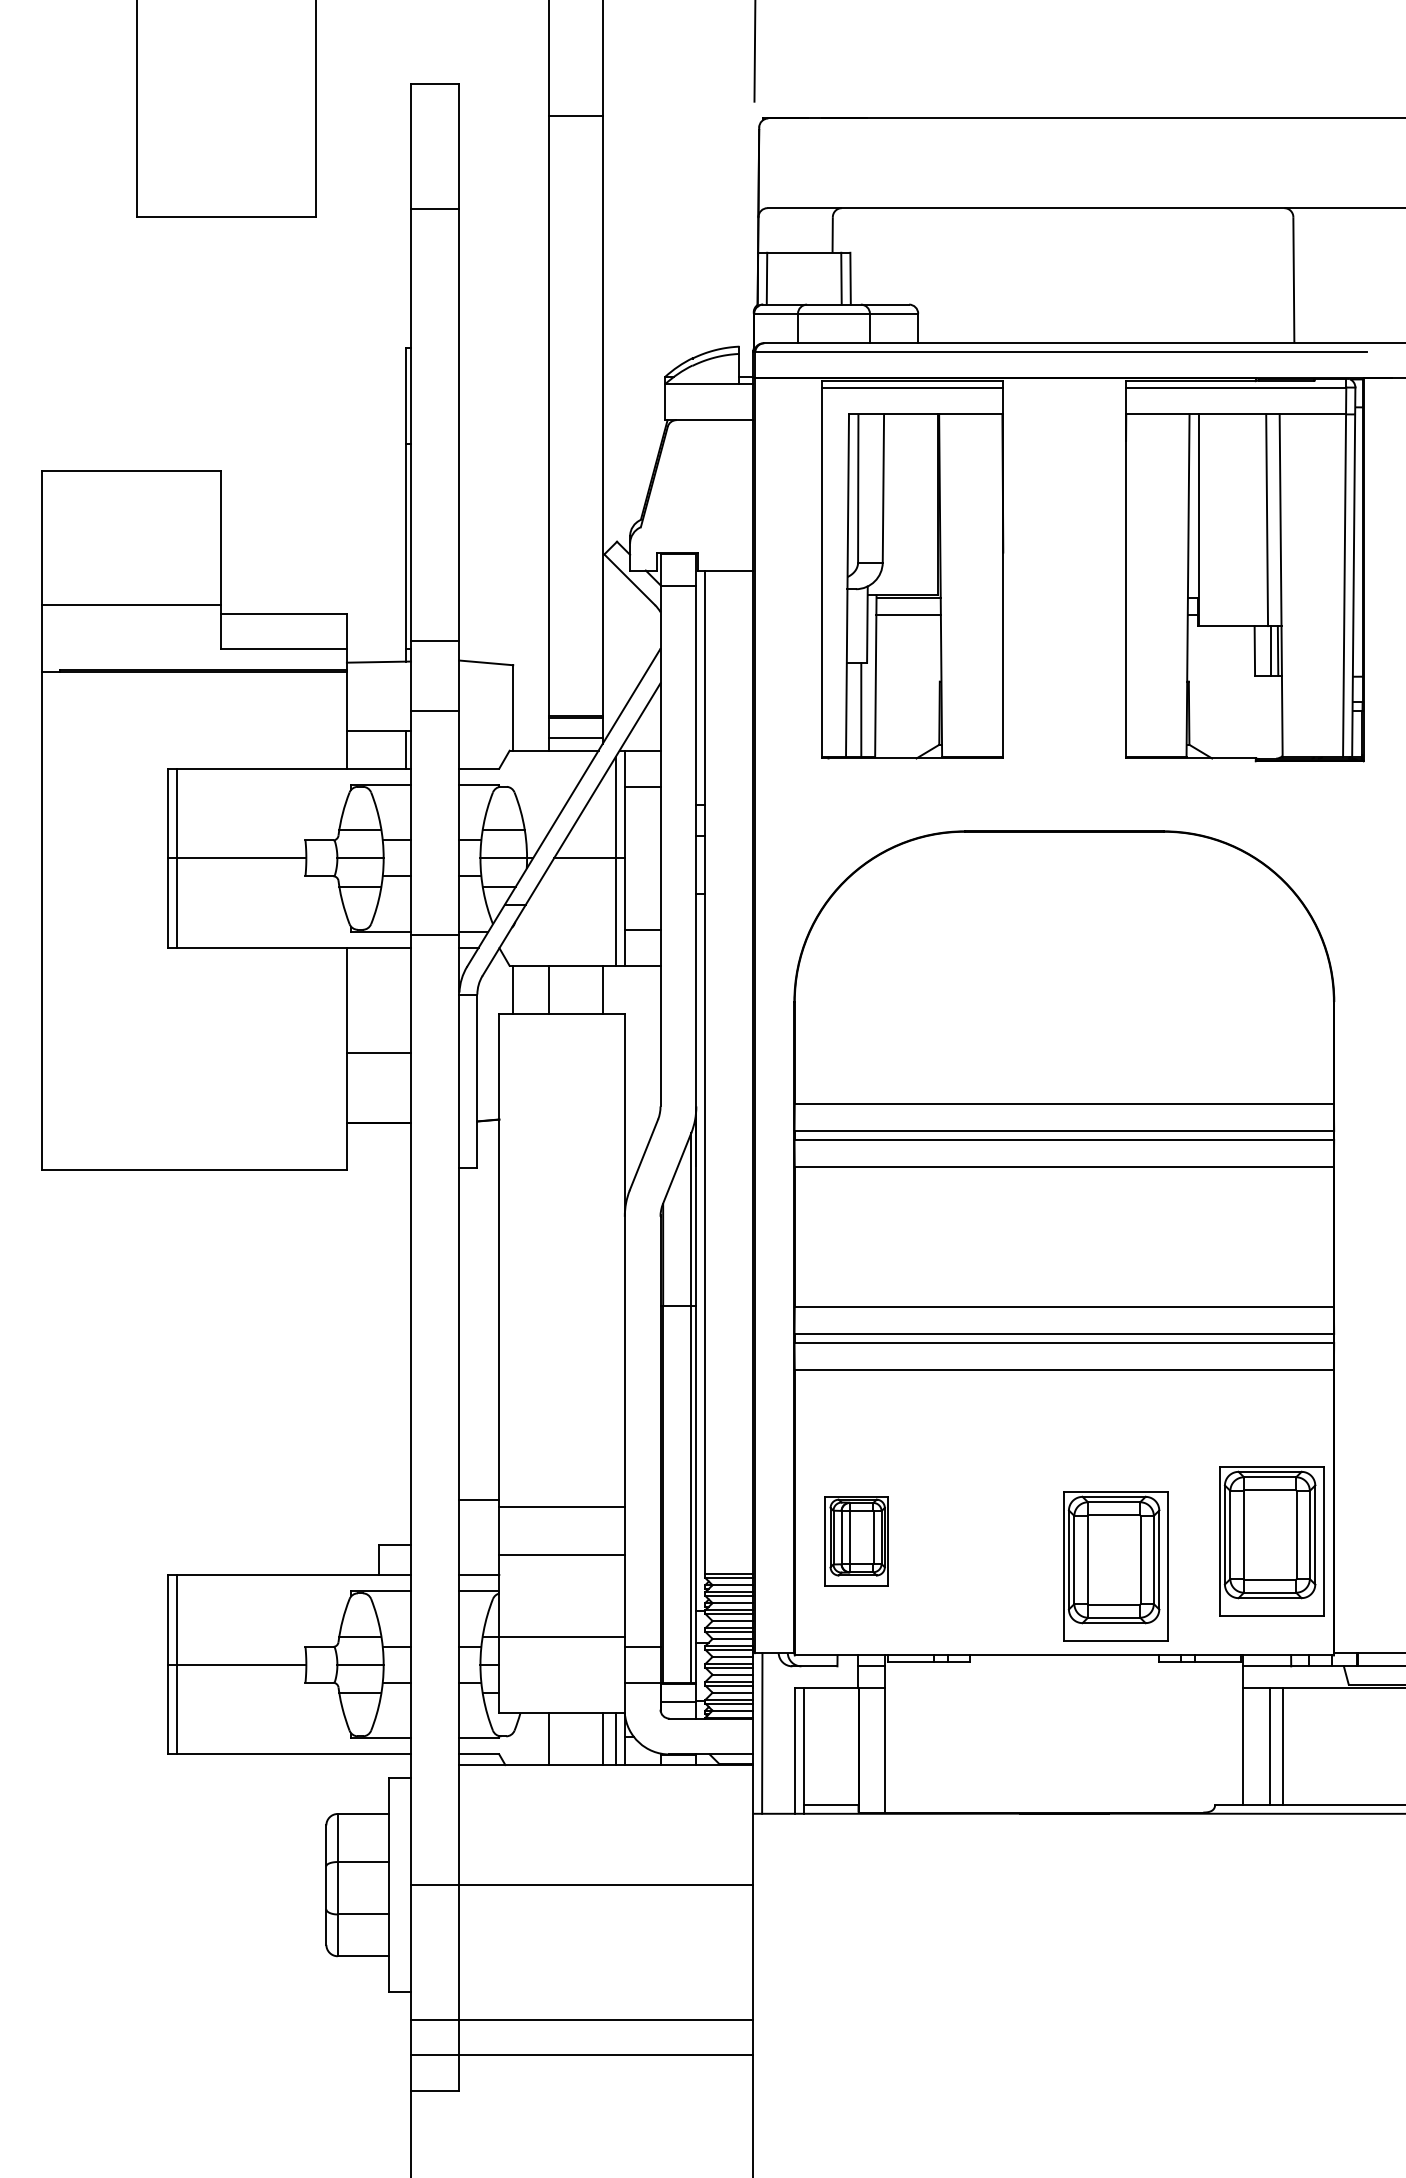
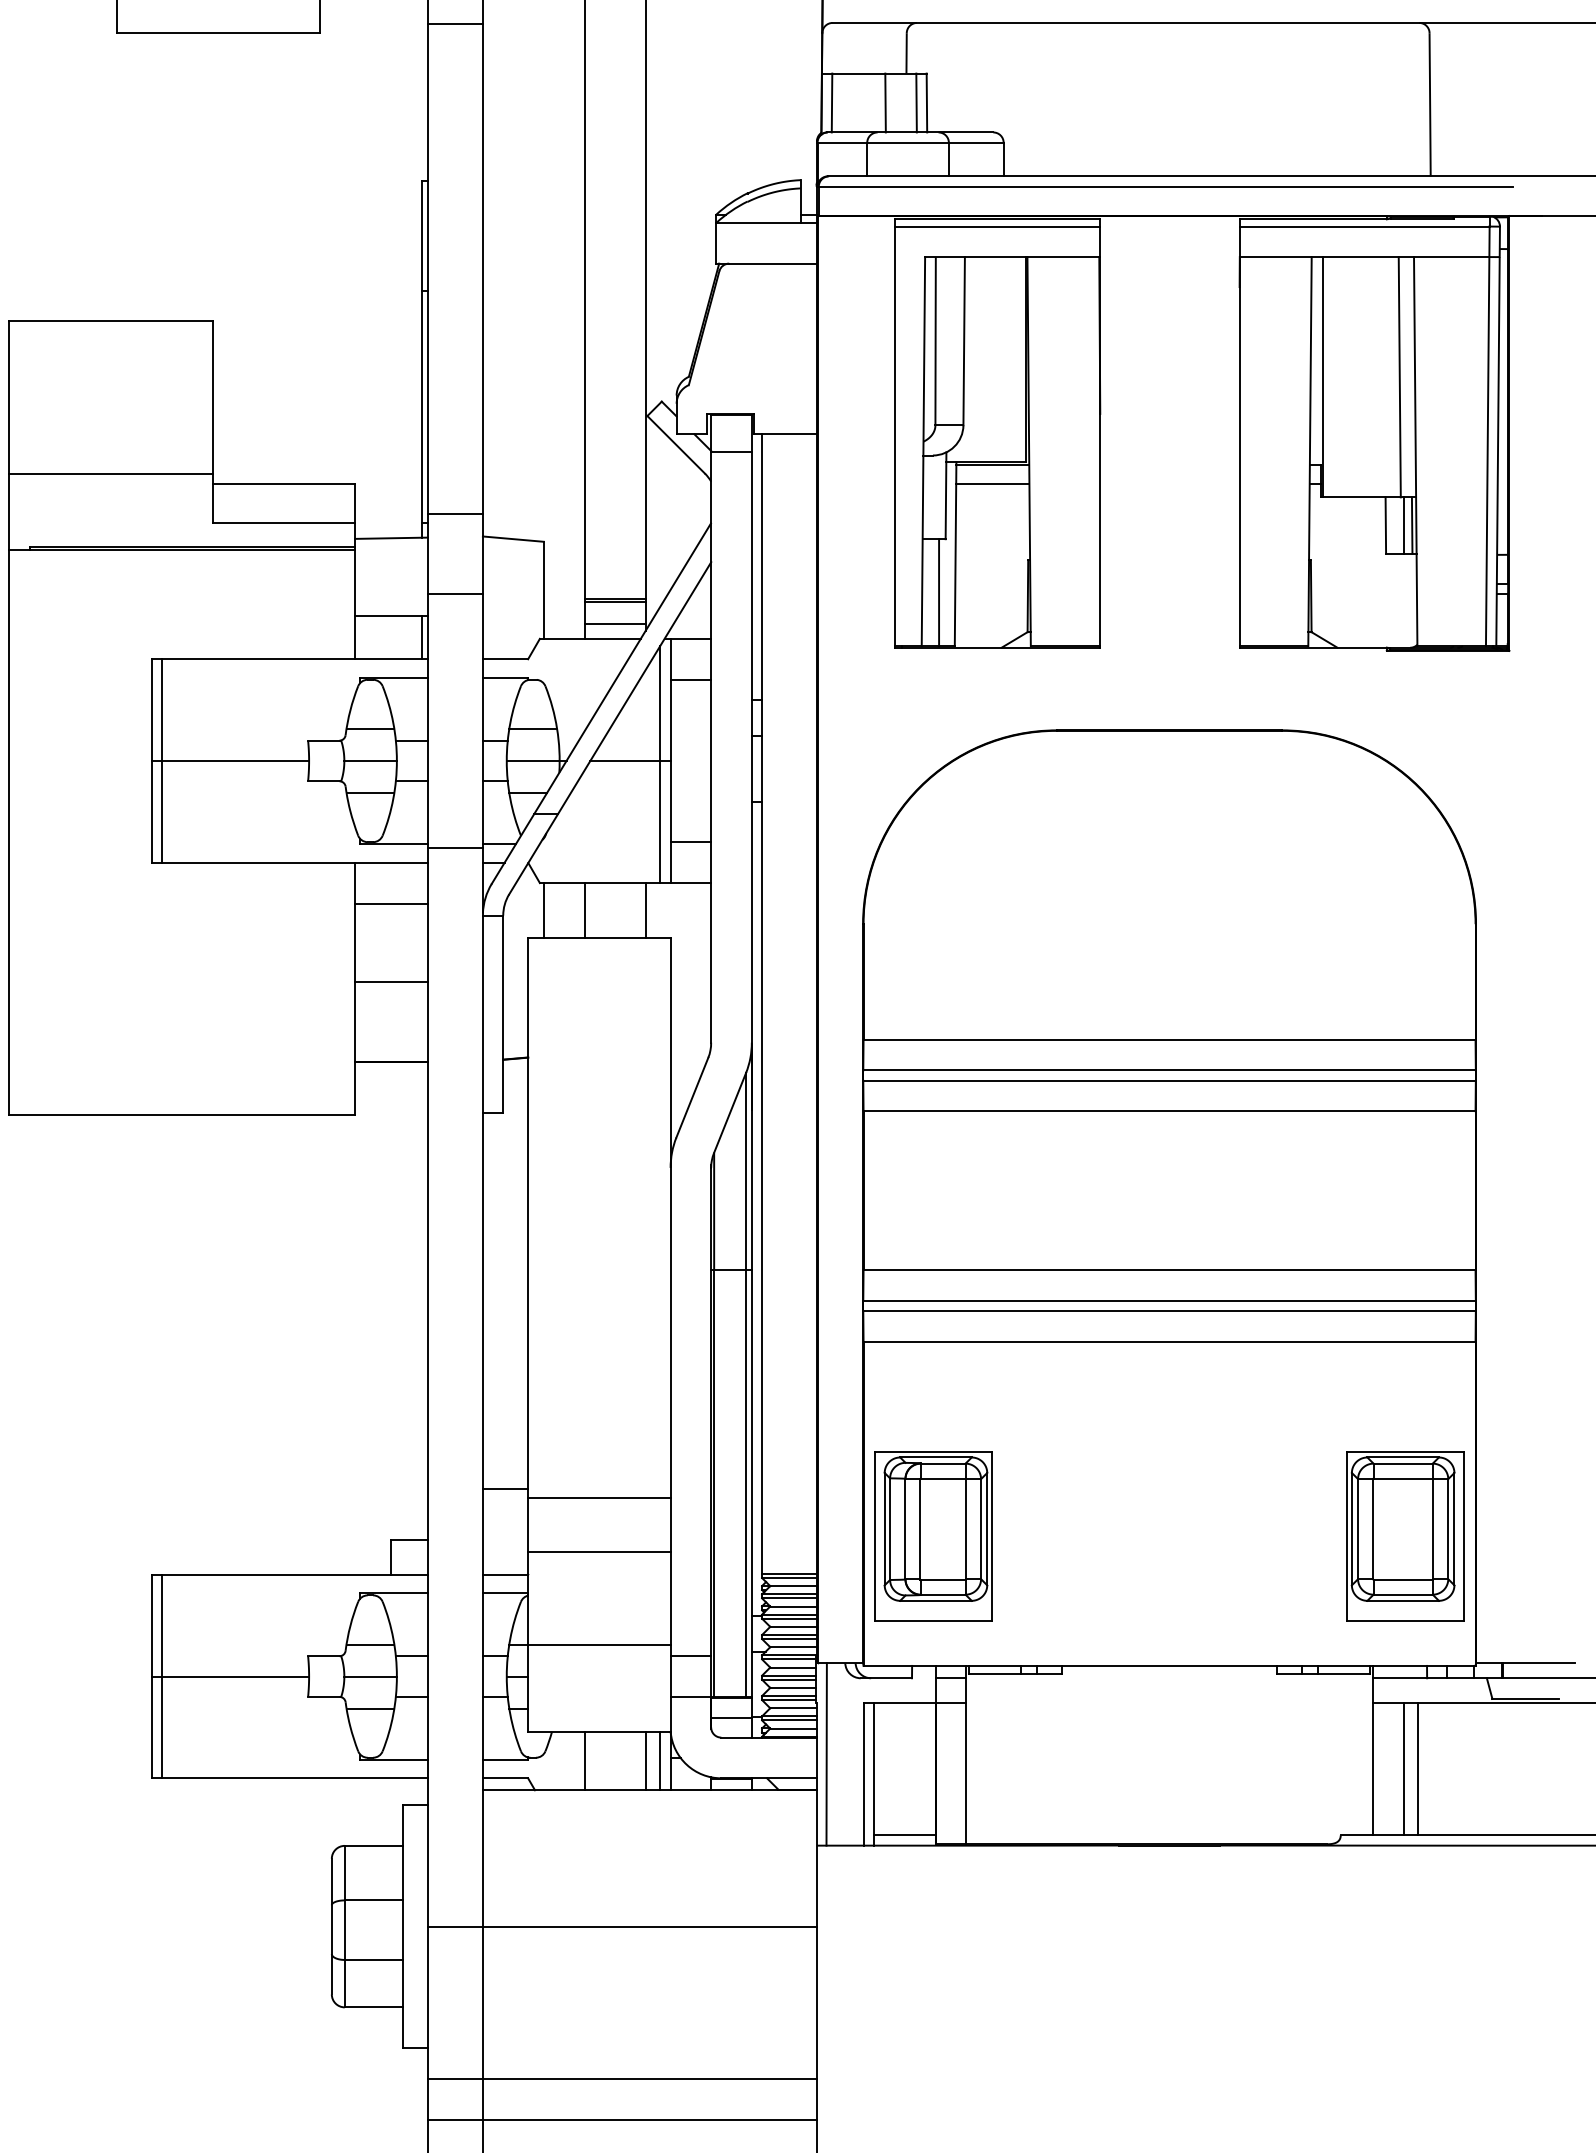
line: (813, 278) -> (884, 102), added
line: (378, 984) -> (391, 904), added
part: (856, 1541) -> (933, 1536), size x1.67
part: (1115, 1566) -> (1227, 1564), removed

